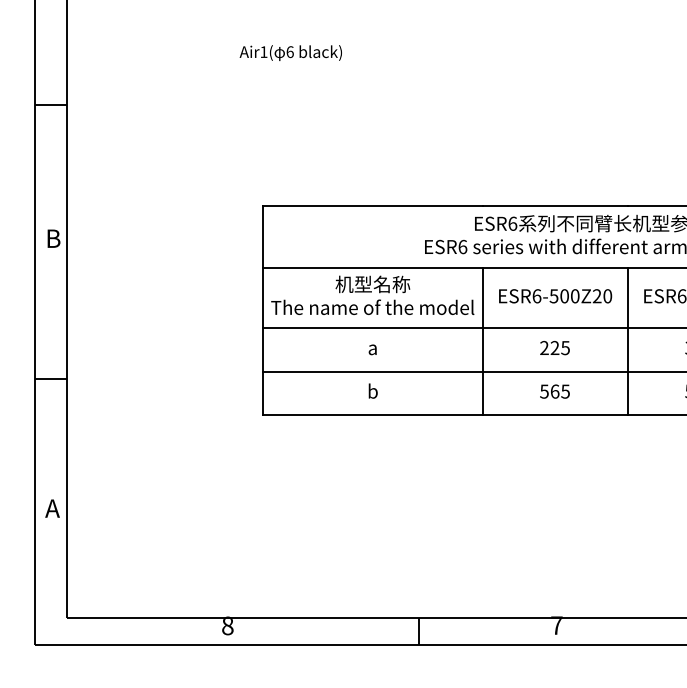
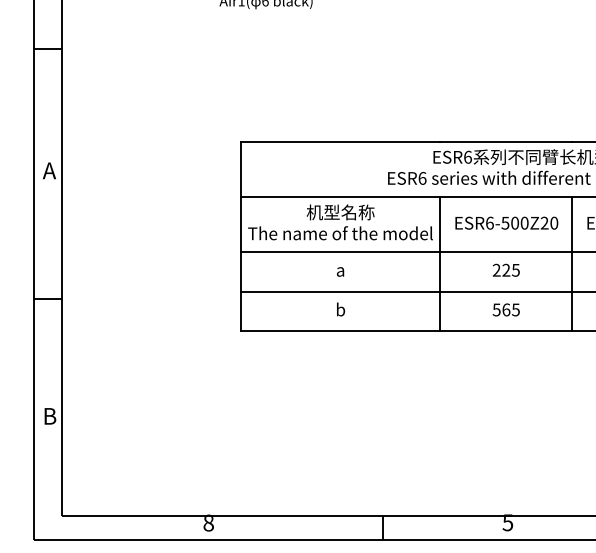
text: (52, 238) -> (49, 170), B -> A
text: (52, 508) -> (49, 416), A -> B
text: (556, 625) -> (507, 522), 7 -> 5

